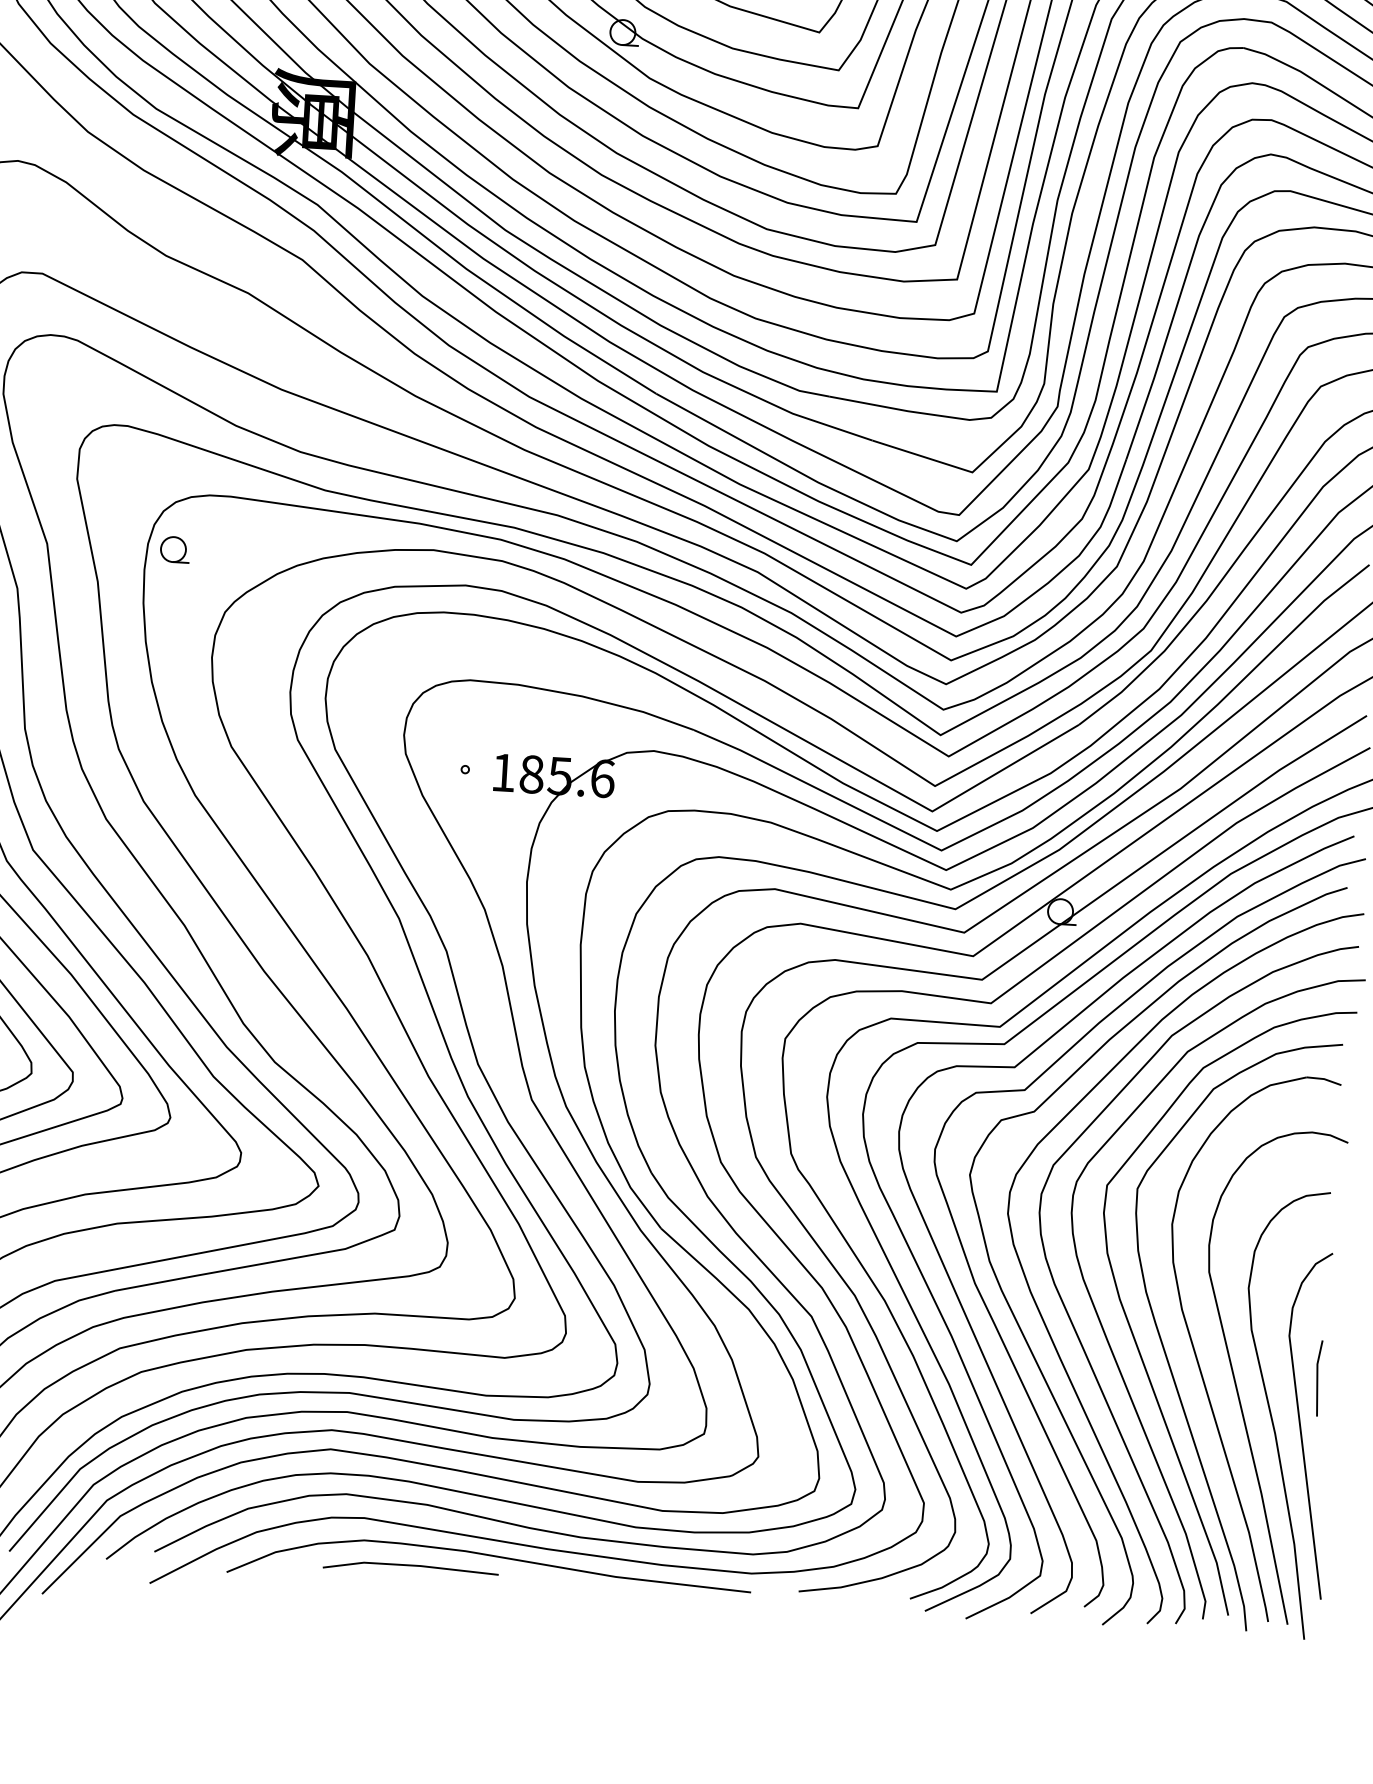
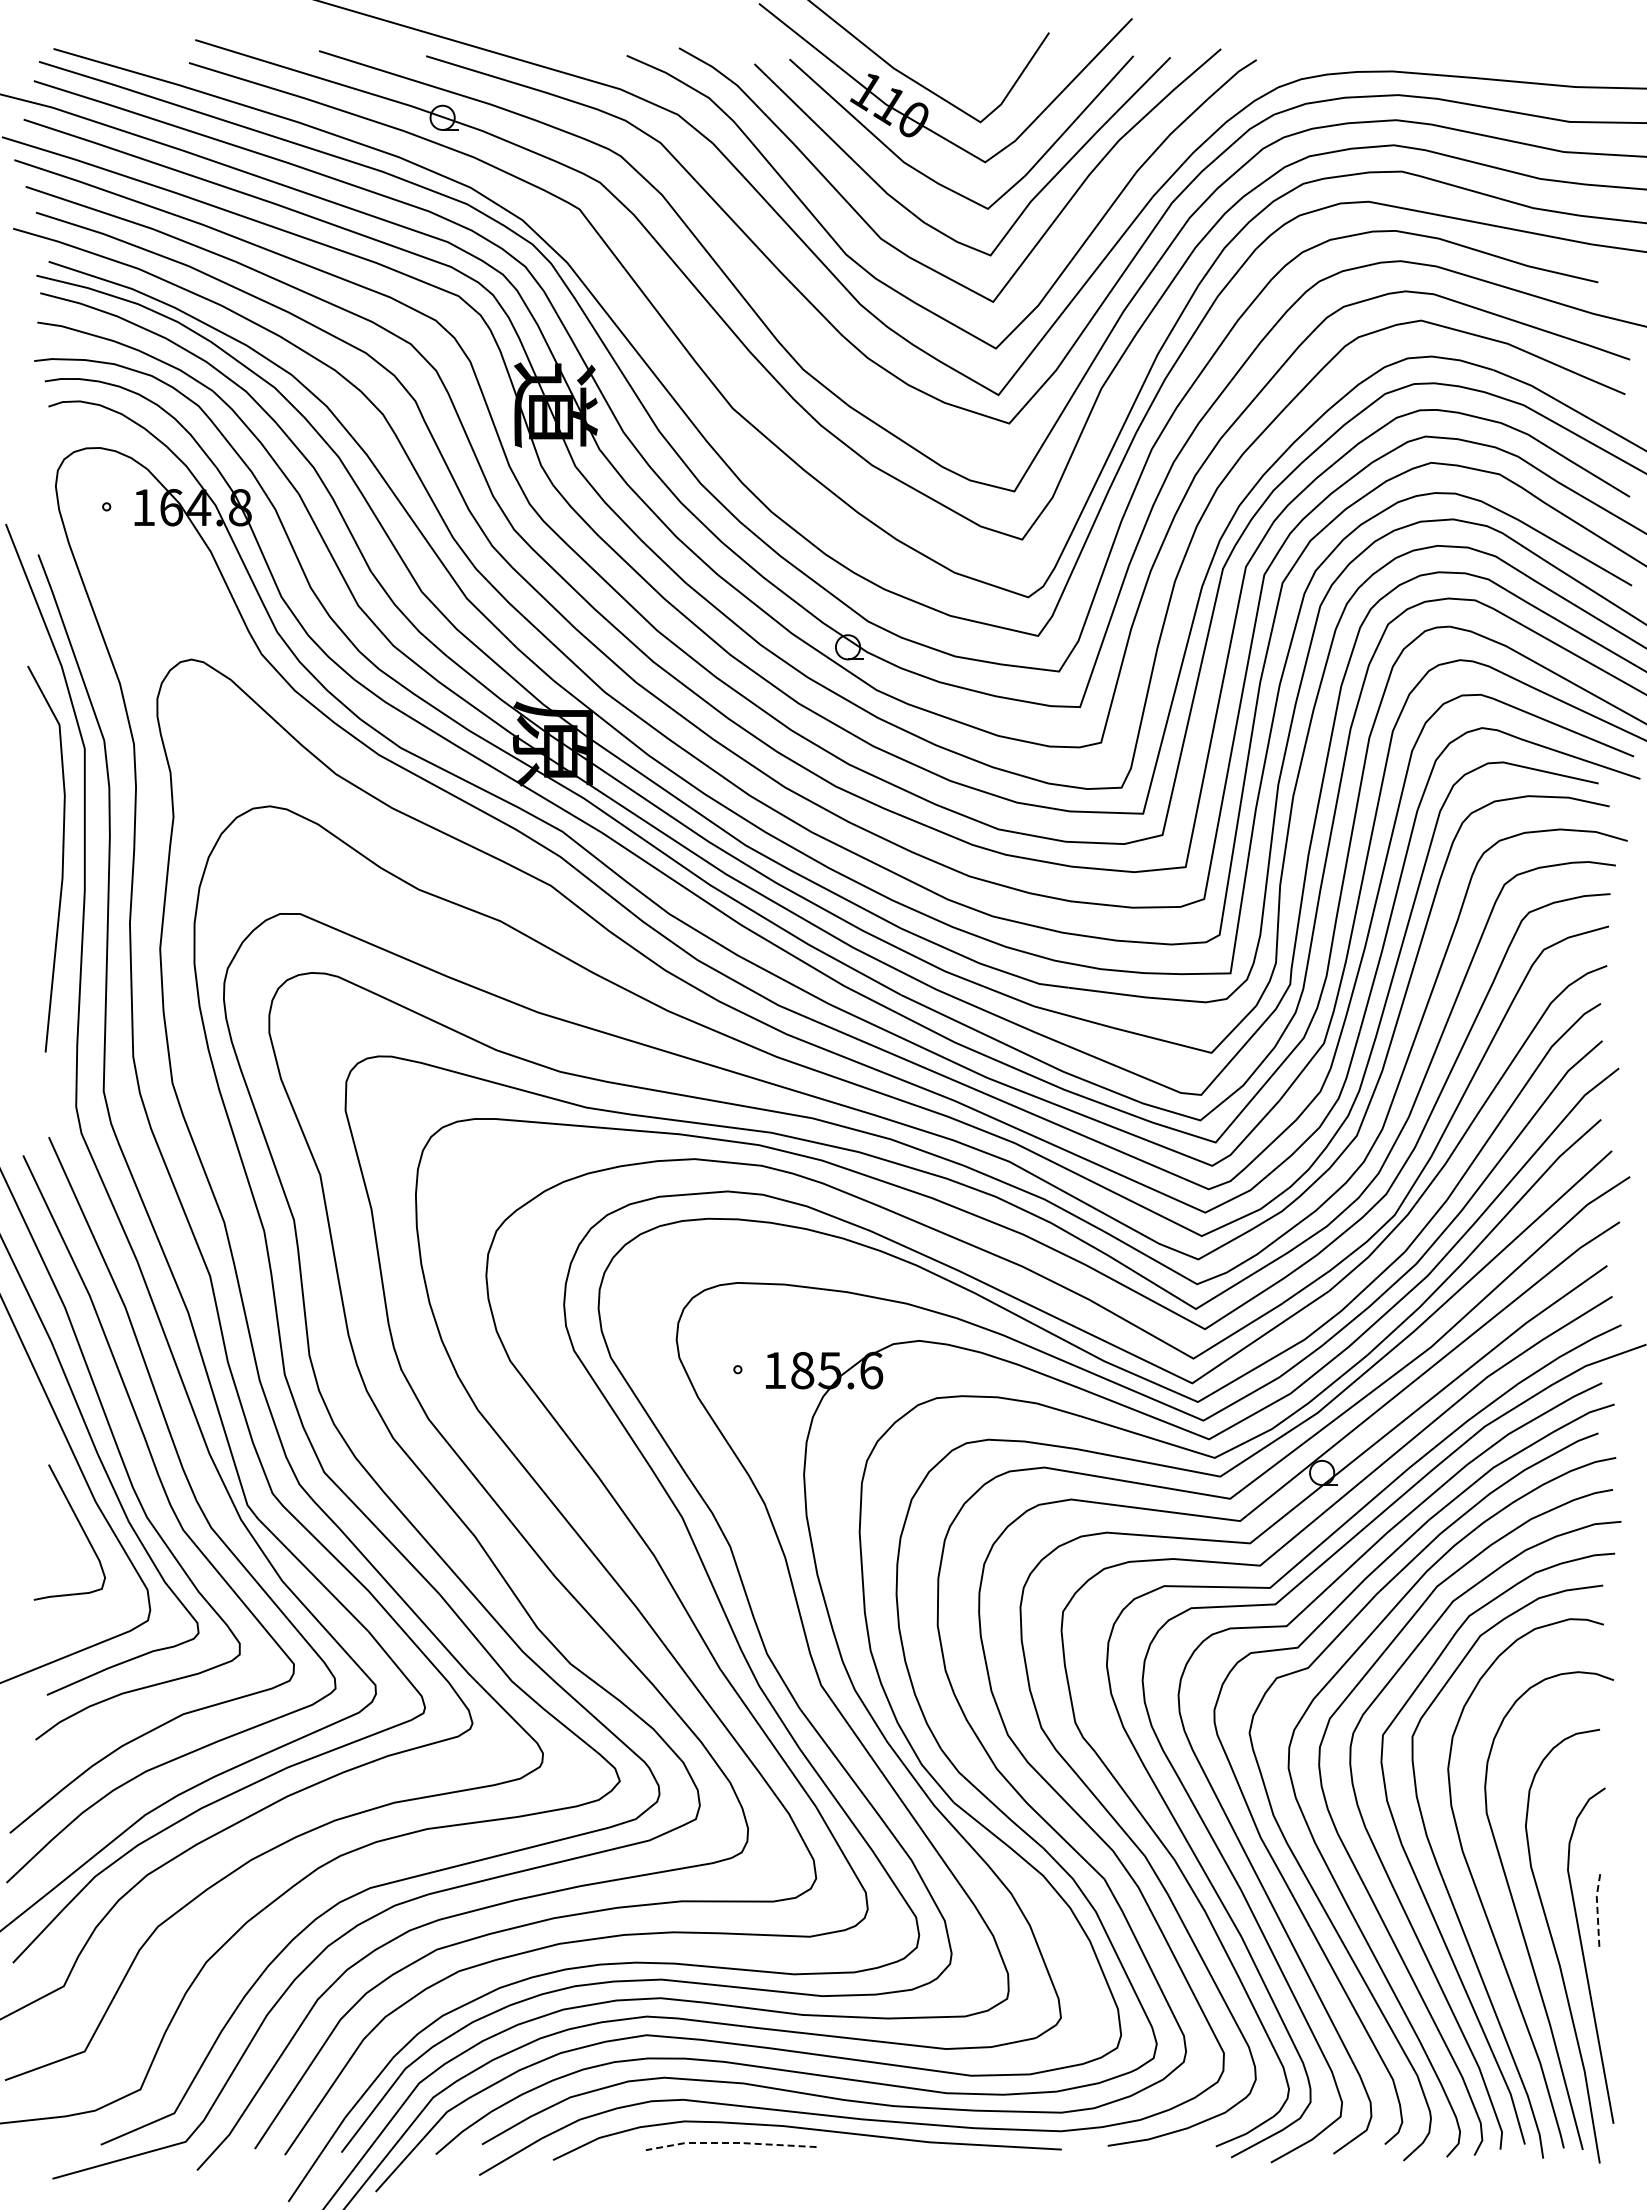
part: (174, 549) -> (443, 1173), removed
line: (1317, 1378) -> (1597, 1909), solid -> dashed
line: (410, 1565) -> (730, 2143), solid -> dashed

